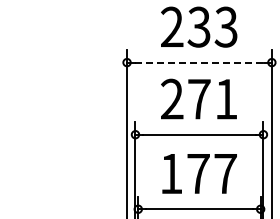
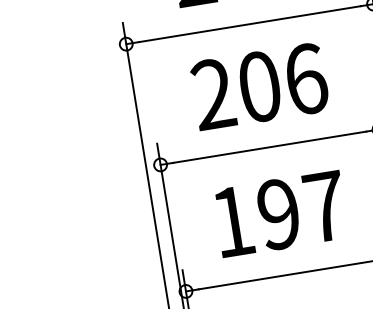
line: (199, 62) -> (249, 23), dashed -> solid
text: (212, 98) -> (282, 81), 271 -> 206
text: (198, 173) -> (278, 213), 177 -> 197

